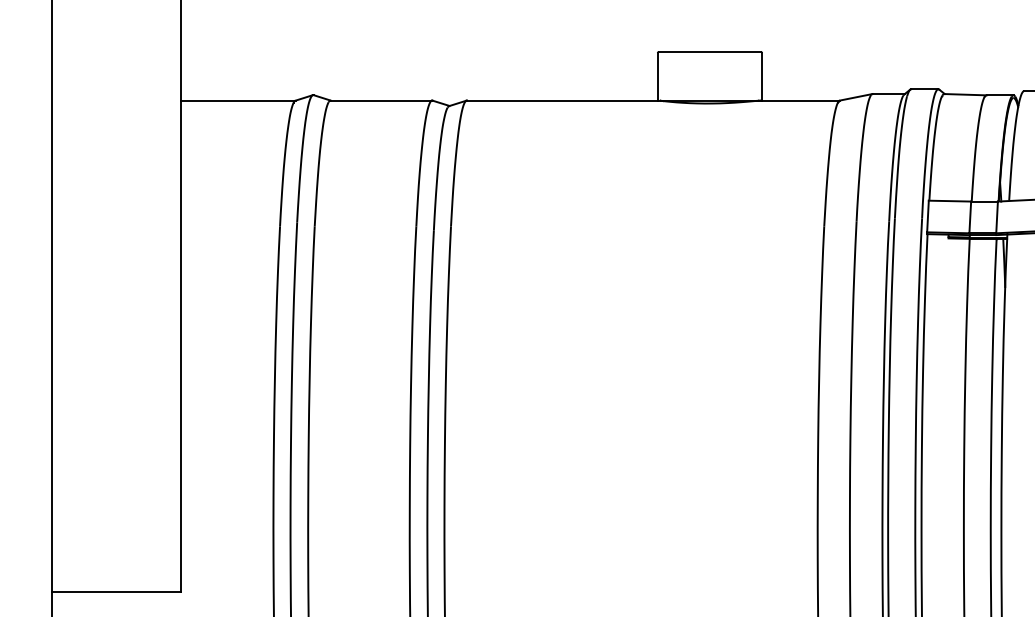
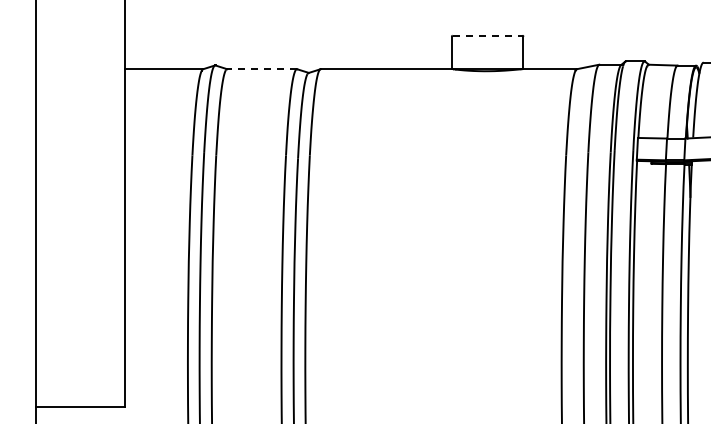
line: (709, 51) -> (487, 35), solid -> dashed
line: (382, 101) -> (262, 69), solid -> dashed

